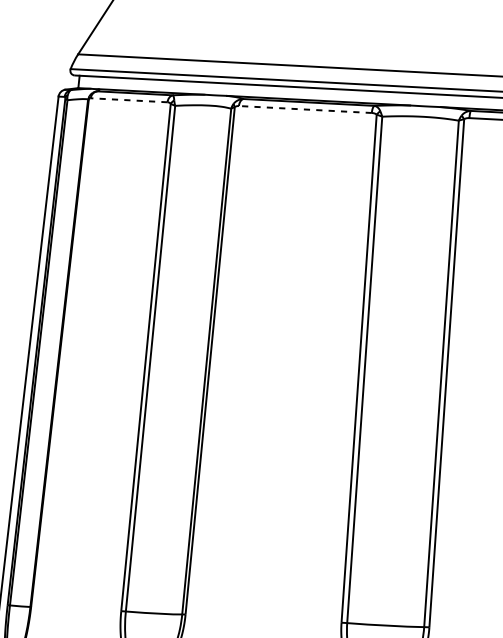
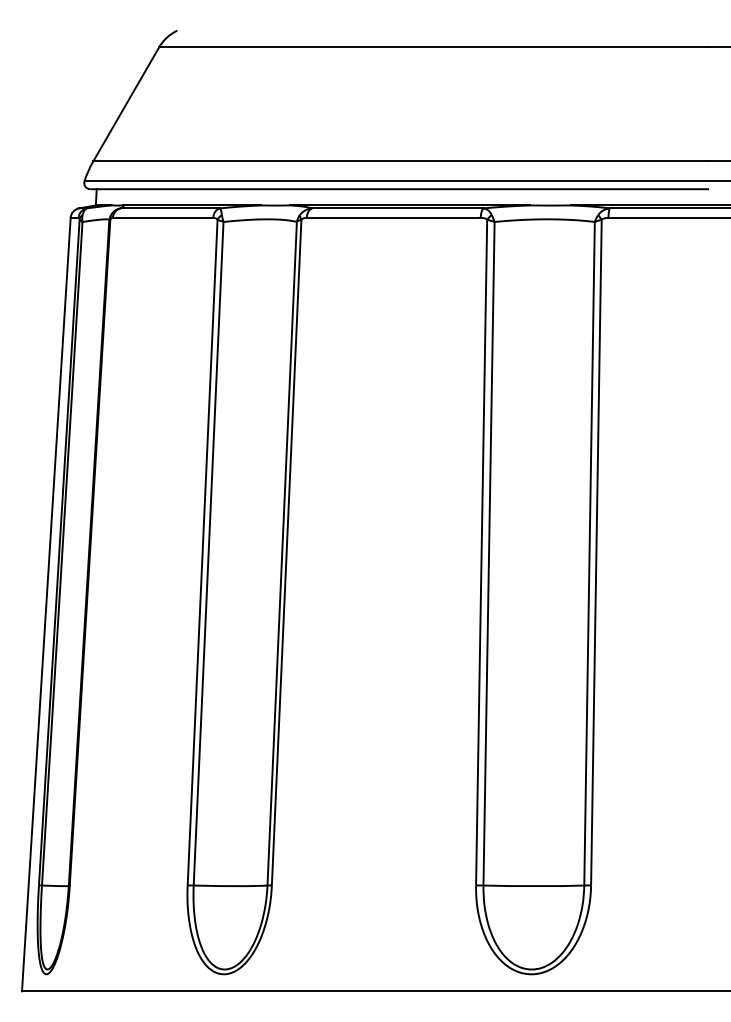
line: (128, 99) -> (162, 217), dashed -> solid
line: (305, 109) -> (393, 217), dashed -> solid

